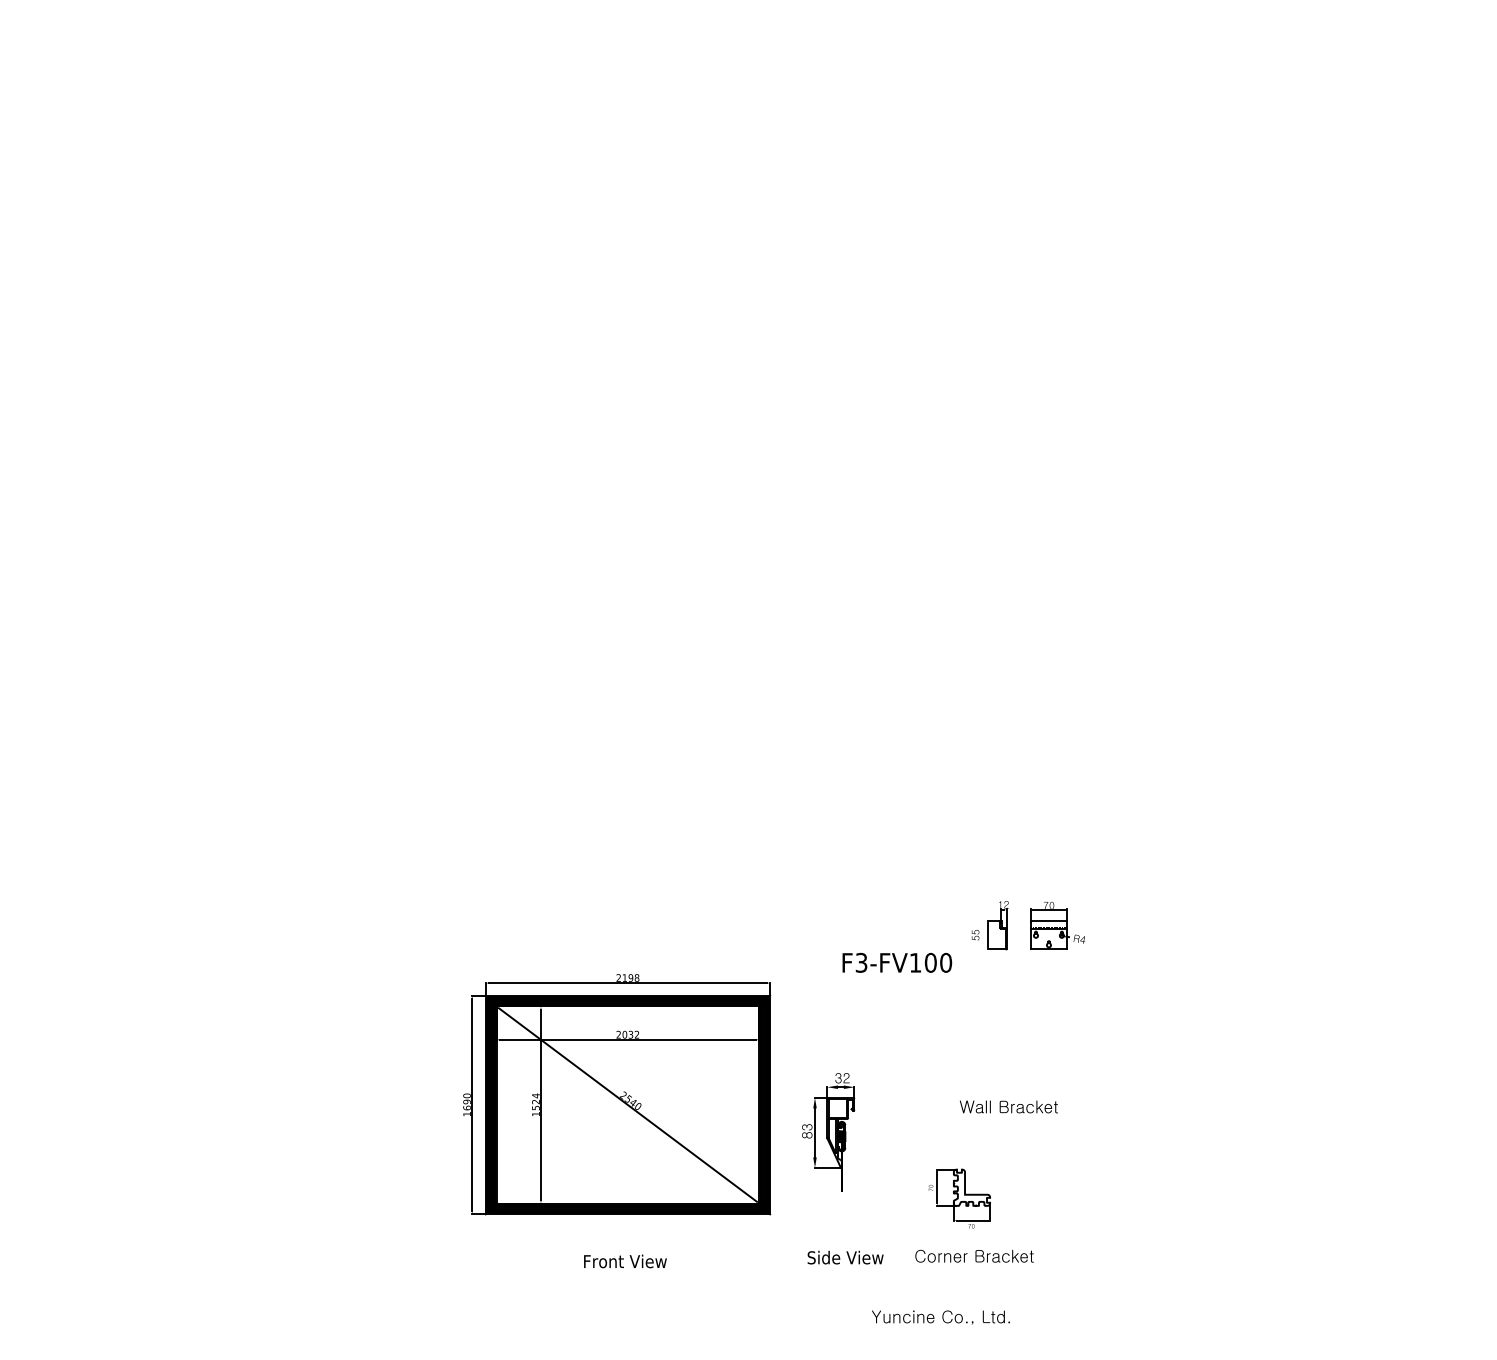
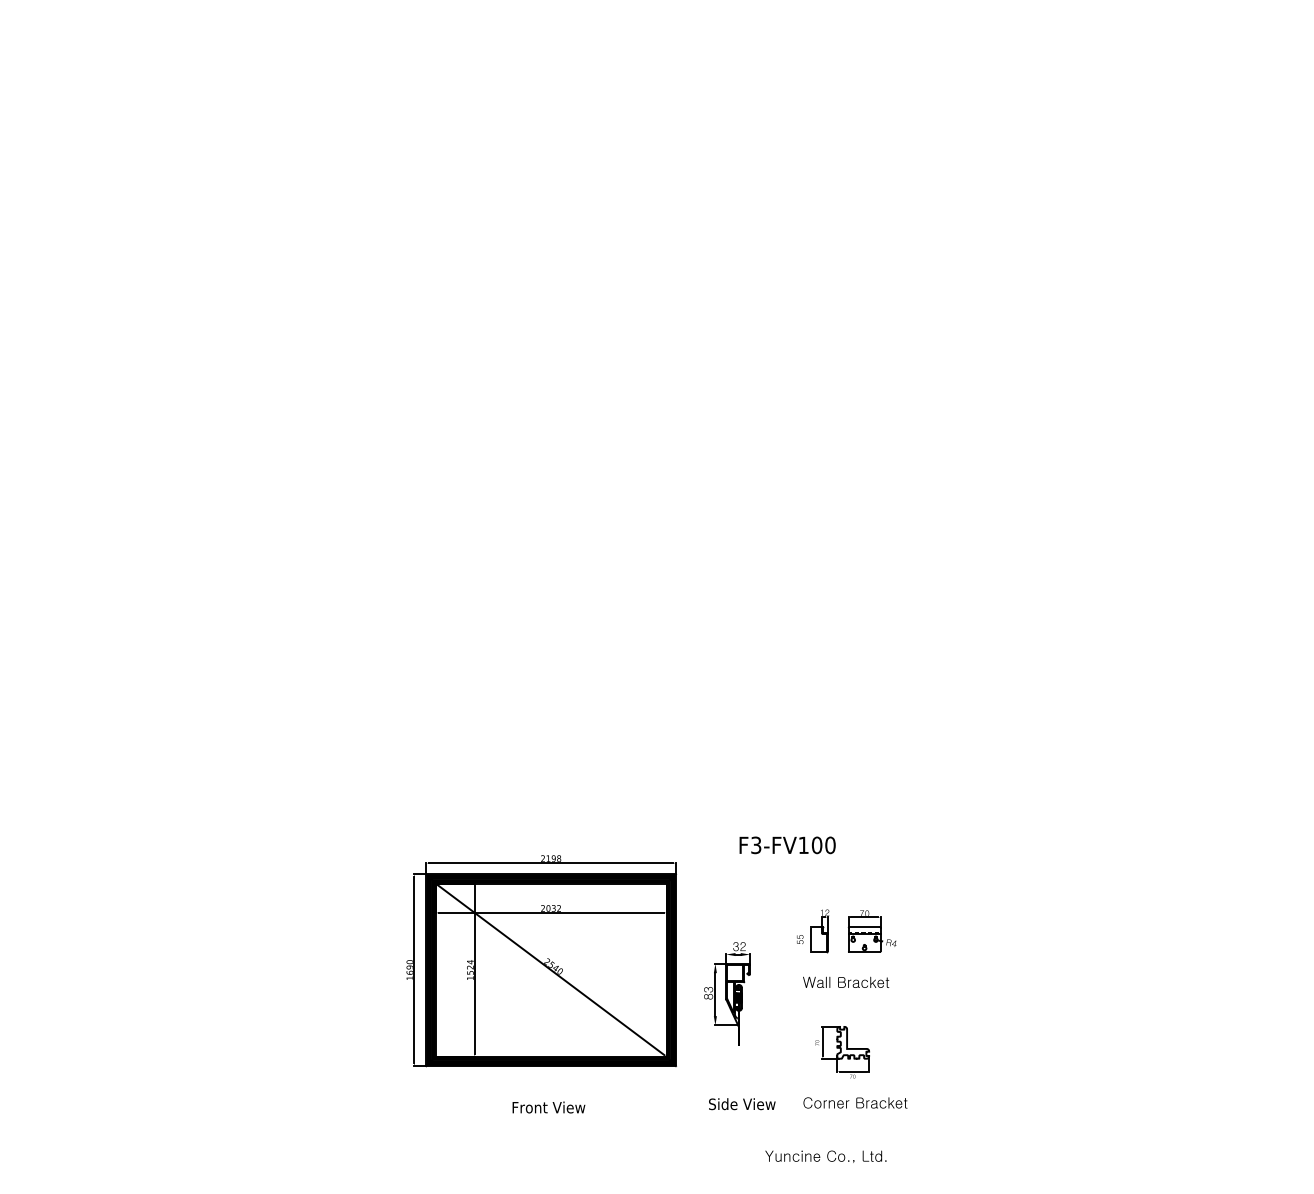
part: (1027, 925) -> (845, 931), moved
text: (1008, 1106) -> (845, 982), moved

